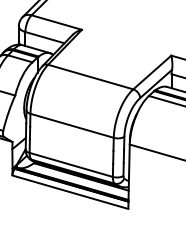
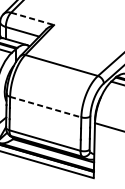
line: (57, 22) -> (33, 18), solid -> dashed
line: (72, 125) -> (46, 106), solid -> dashed

